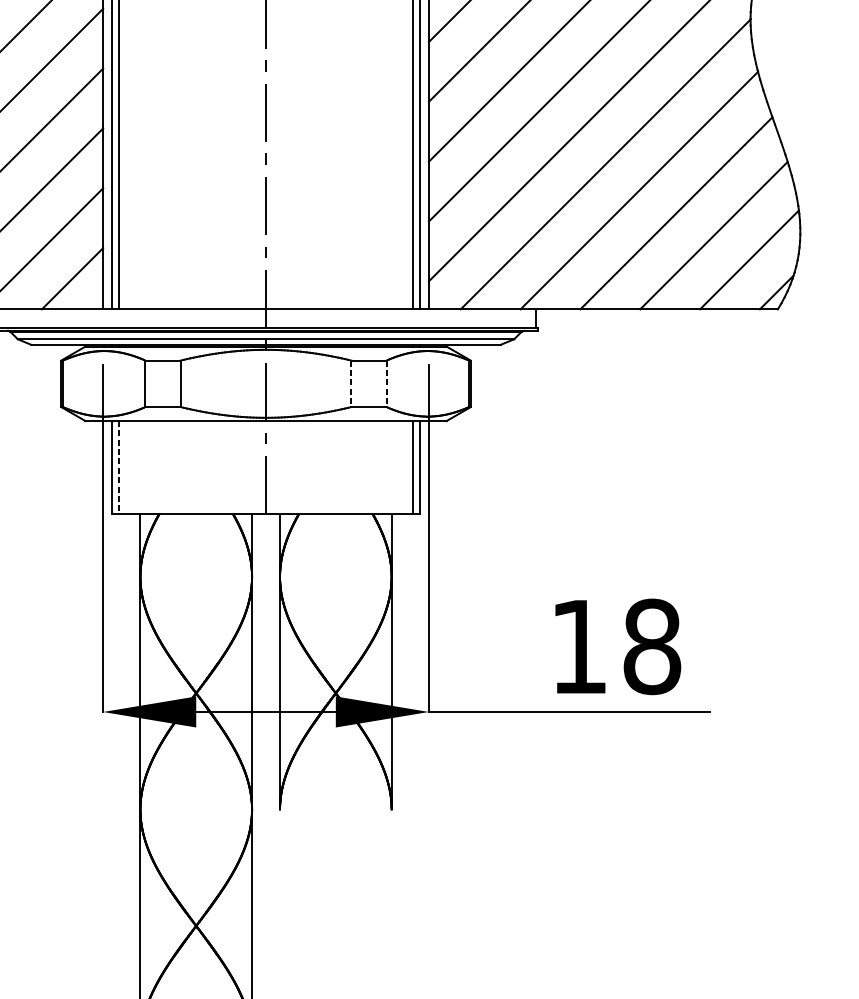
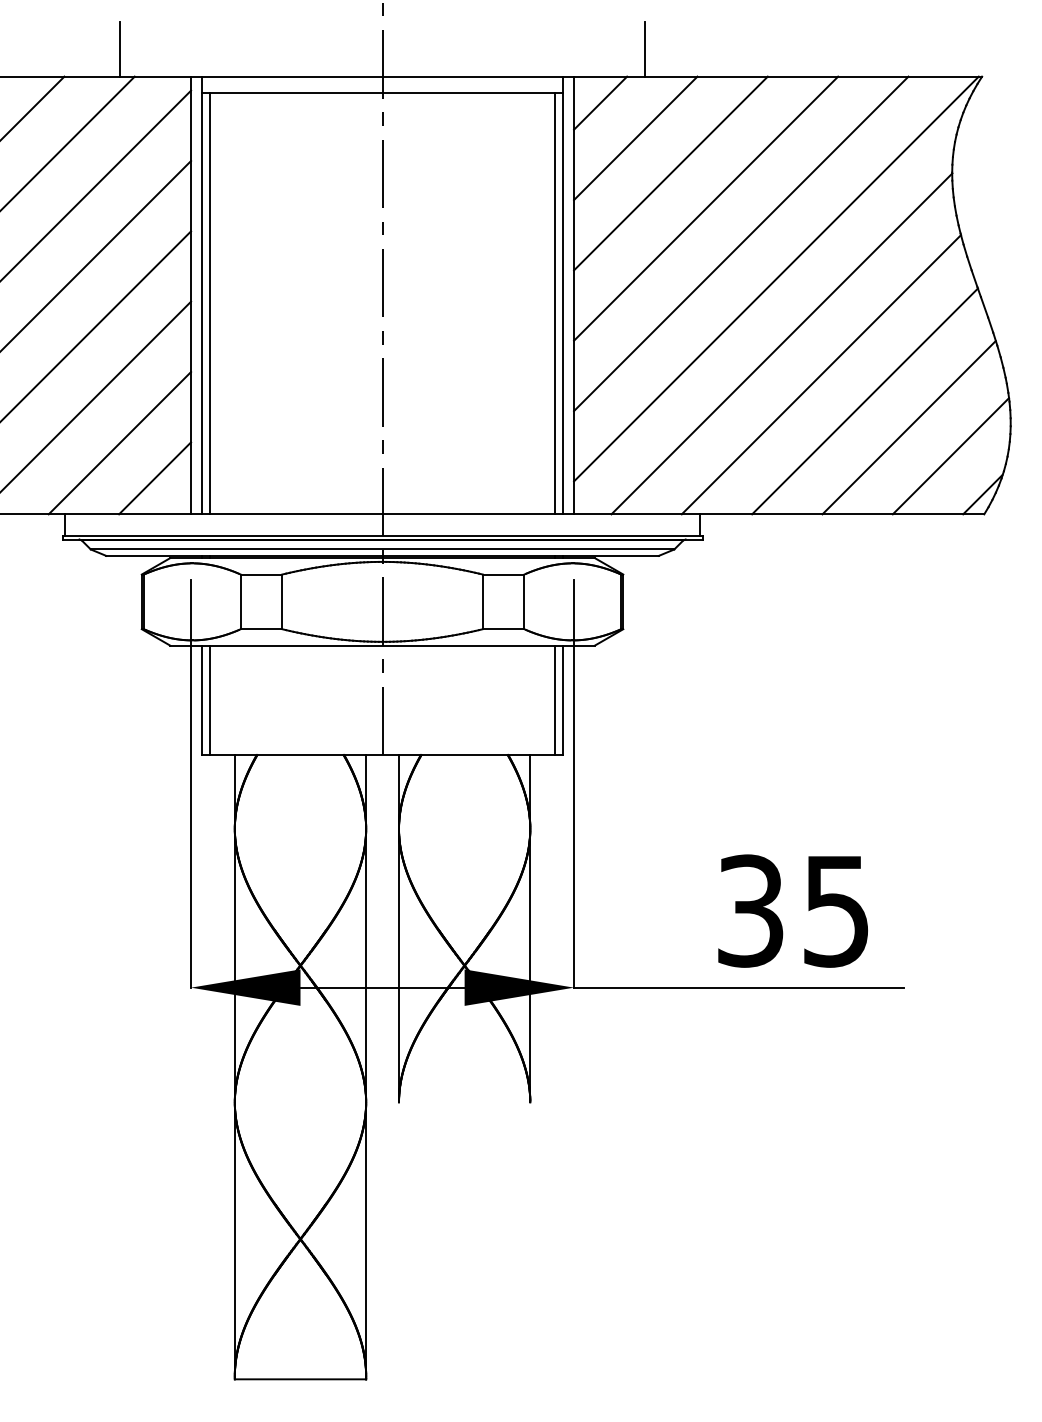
line: (351, 384) -> (482, 602), dashed -> solid
line: (386, 384) -> (524, 602), dashed -> solid
line: (118, 467) -> (209, 700), dashed -> solid
text: (616, 646) -> (794, 910), 18 -> 35

